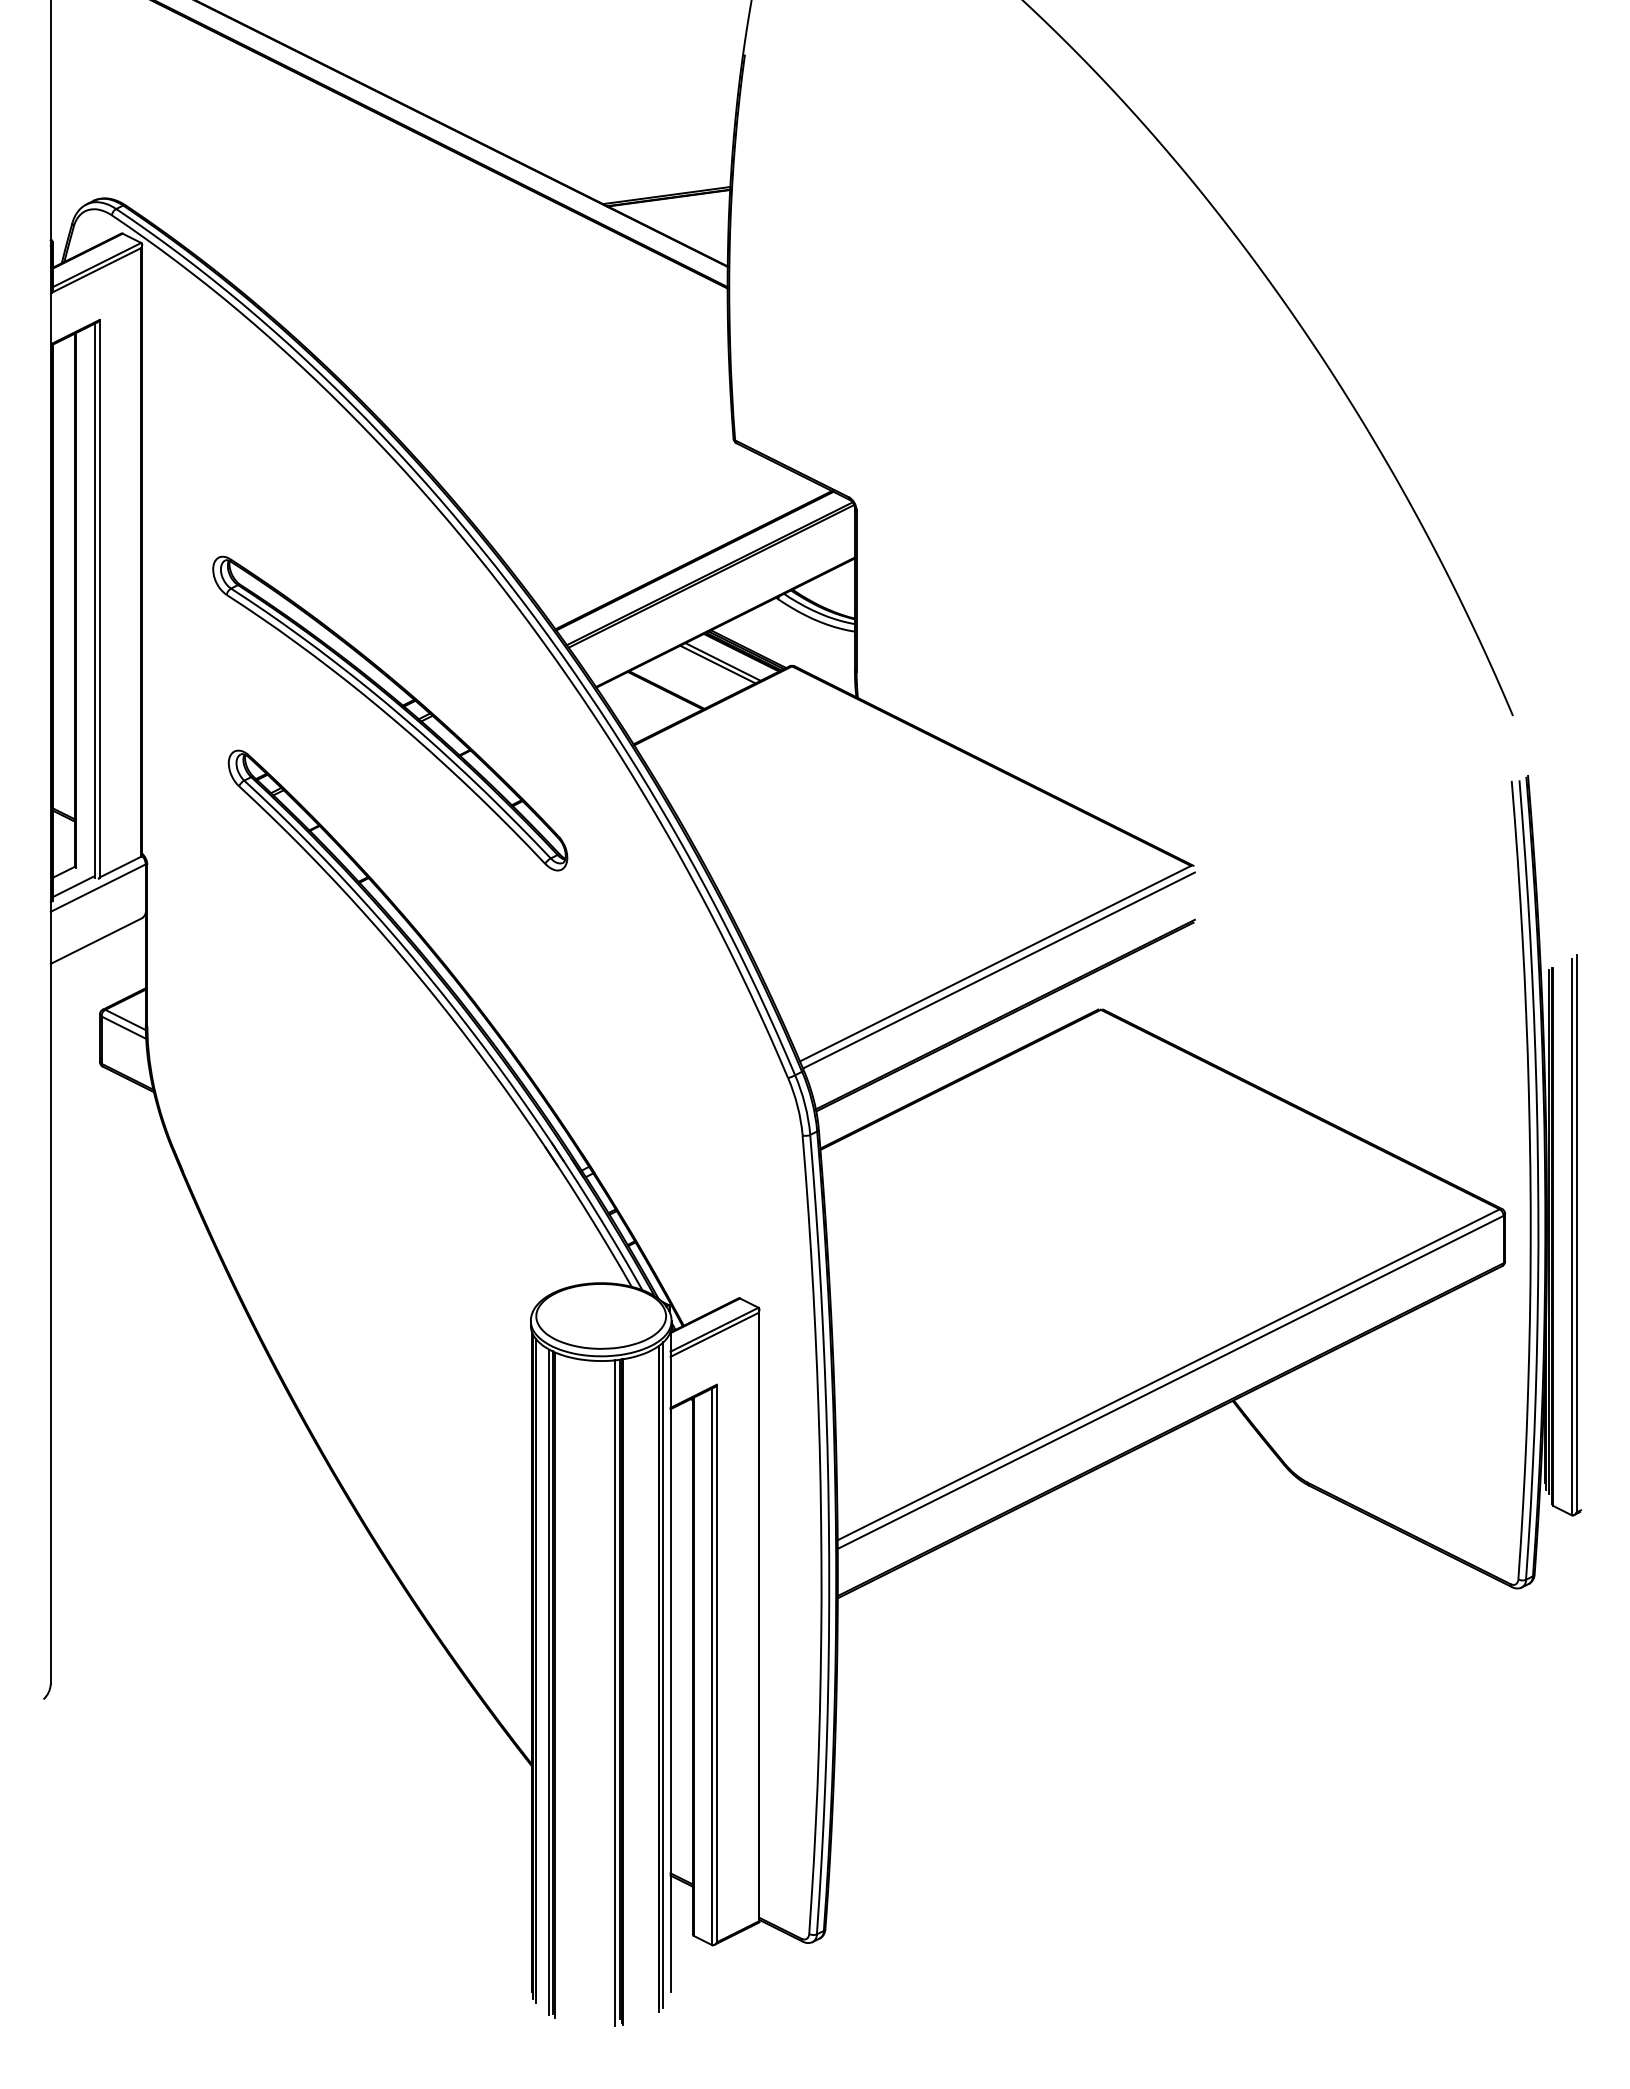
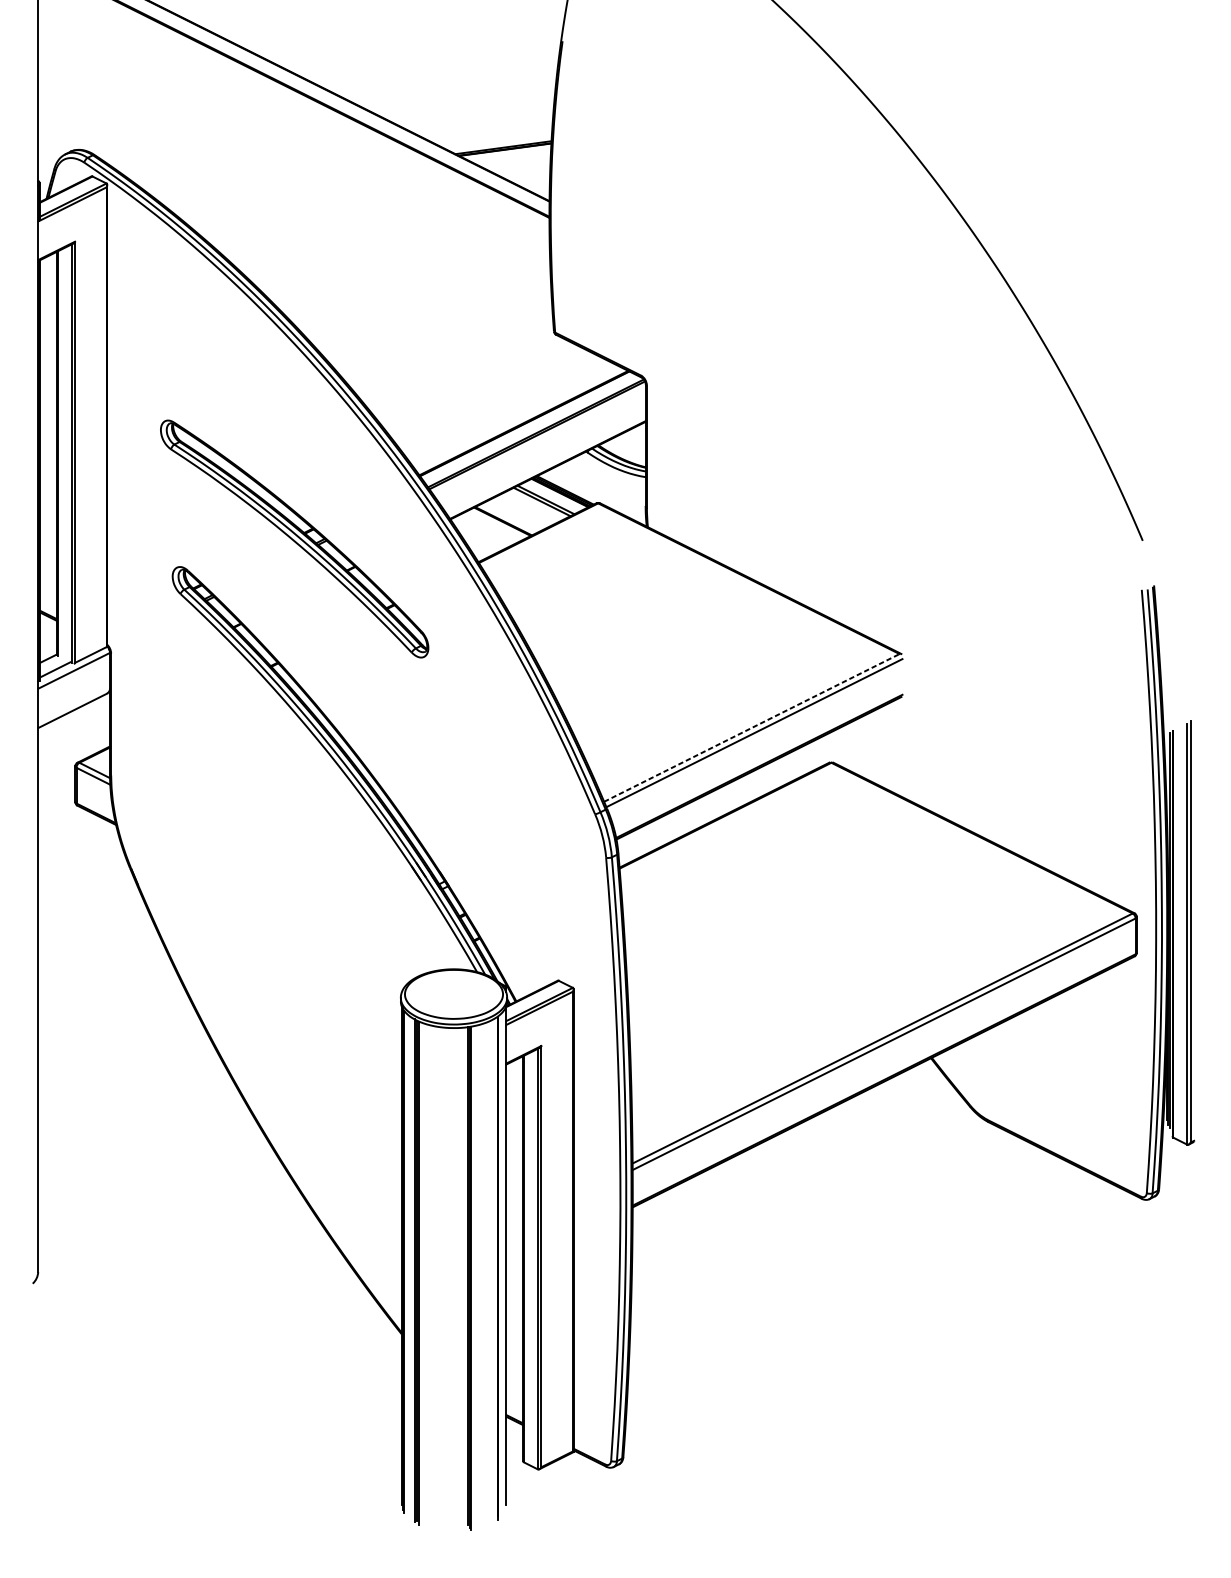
line: (995, 963) -> (751, 727), solid -> dashed
line: (663, 1674) -> (501, 1264), removed
line: (614, 1693) -> (464, 1279), removed

